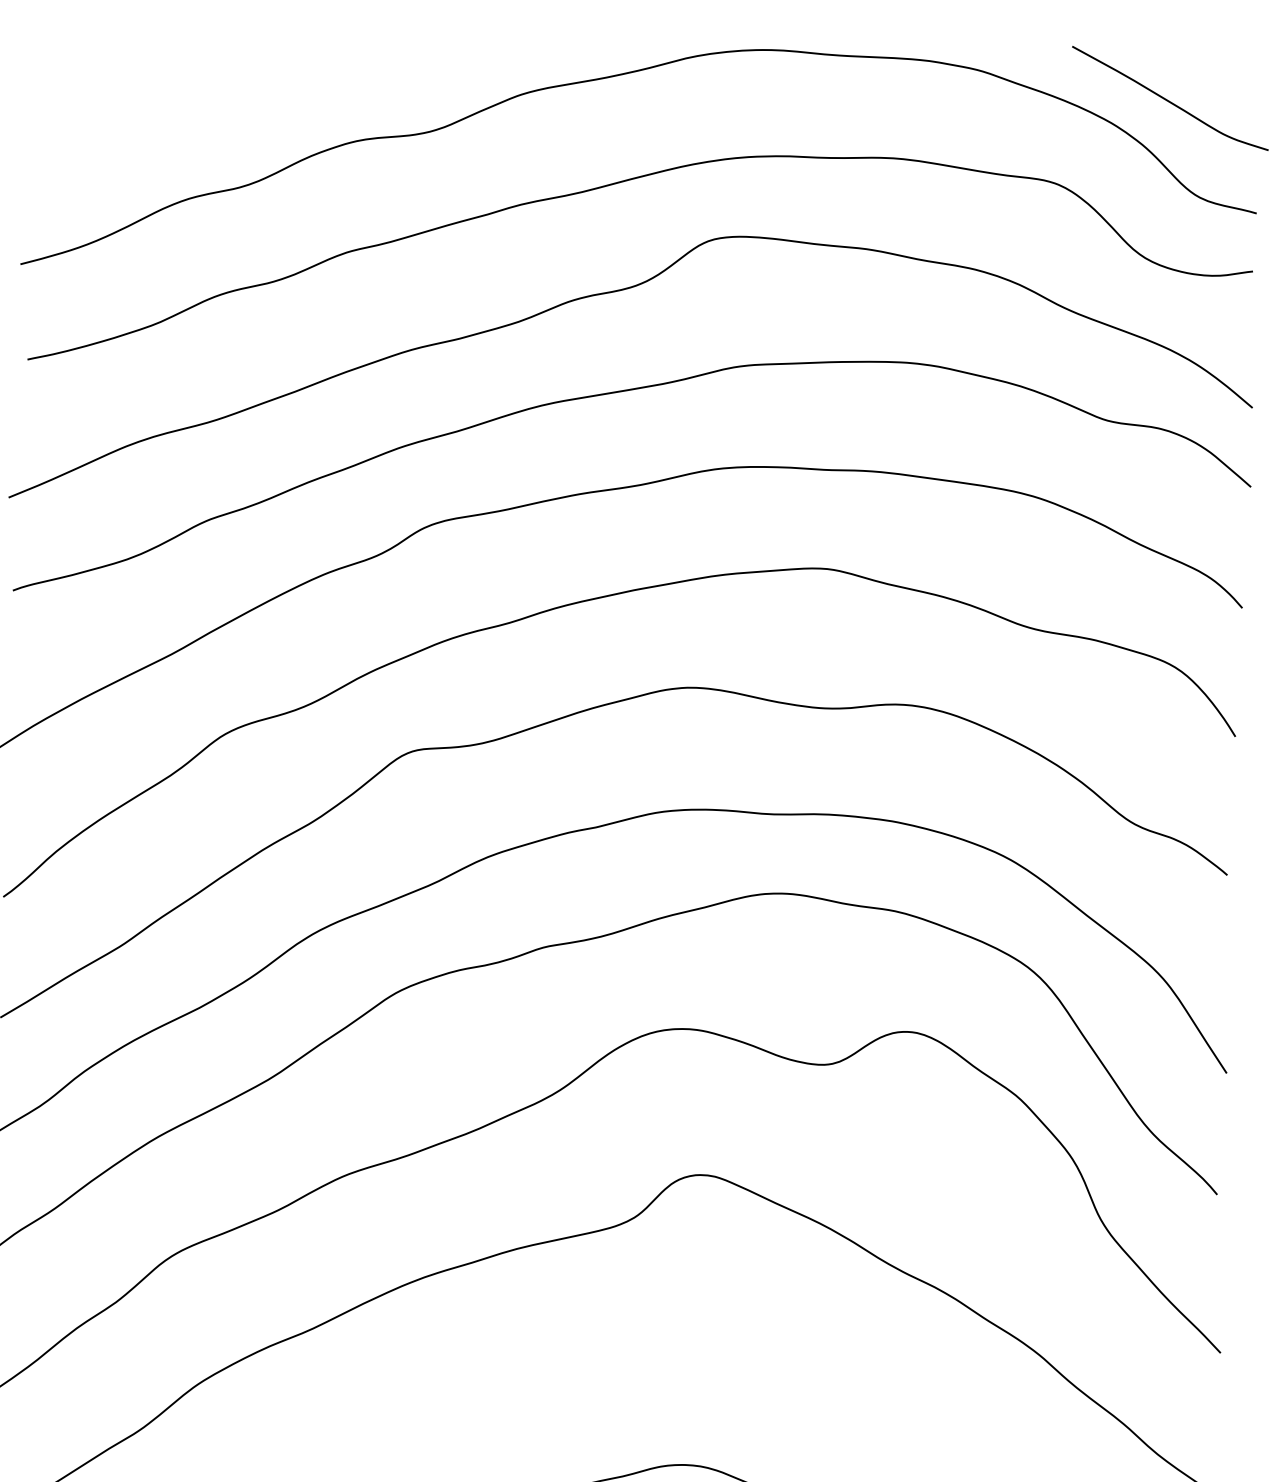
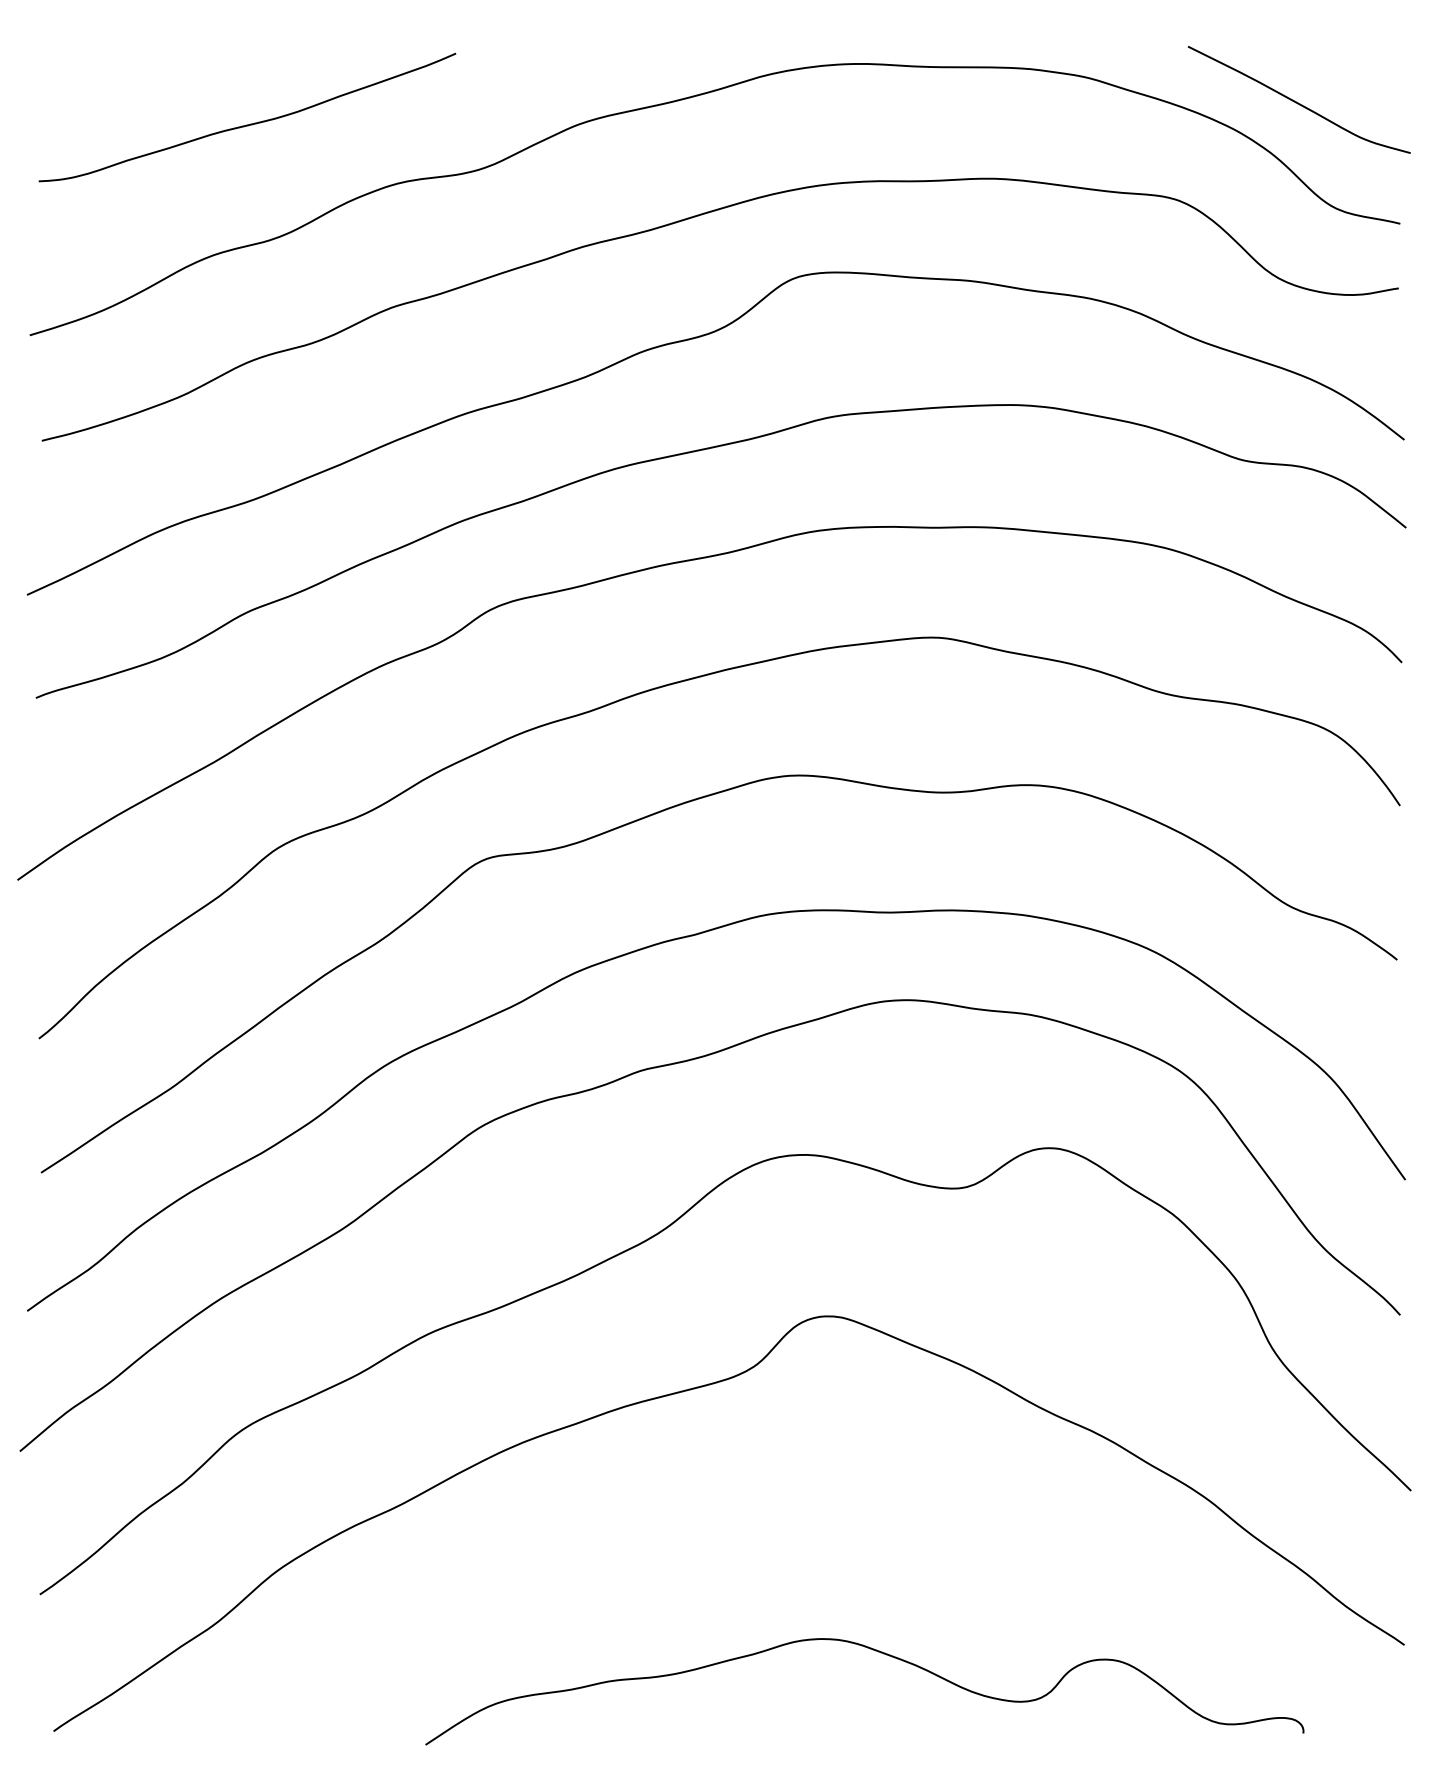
curve: (226, 81) -> (250, 123), added

